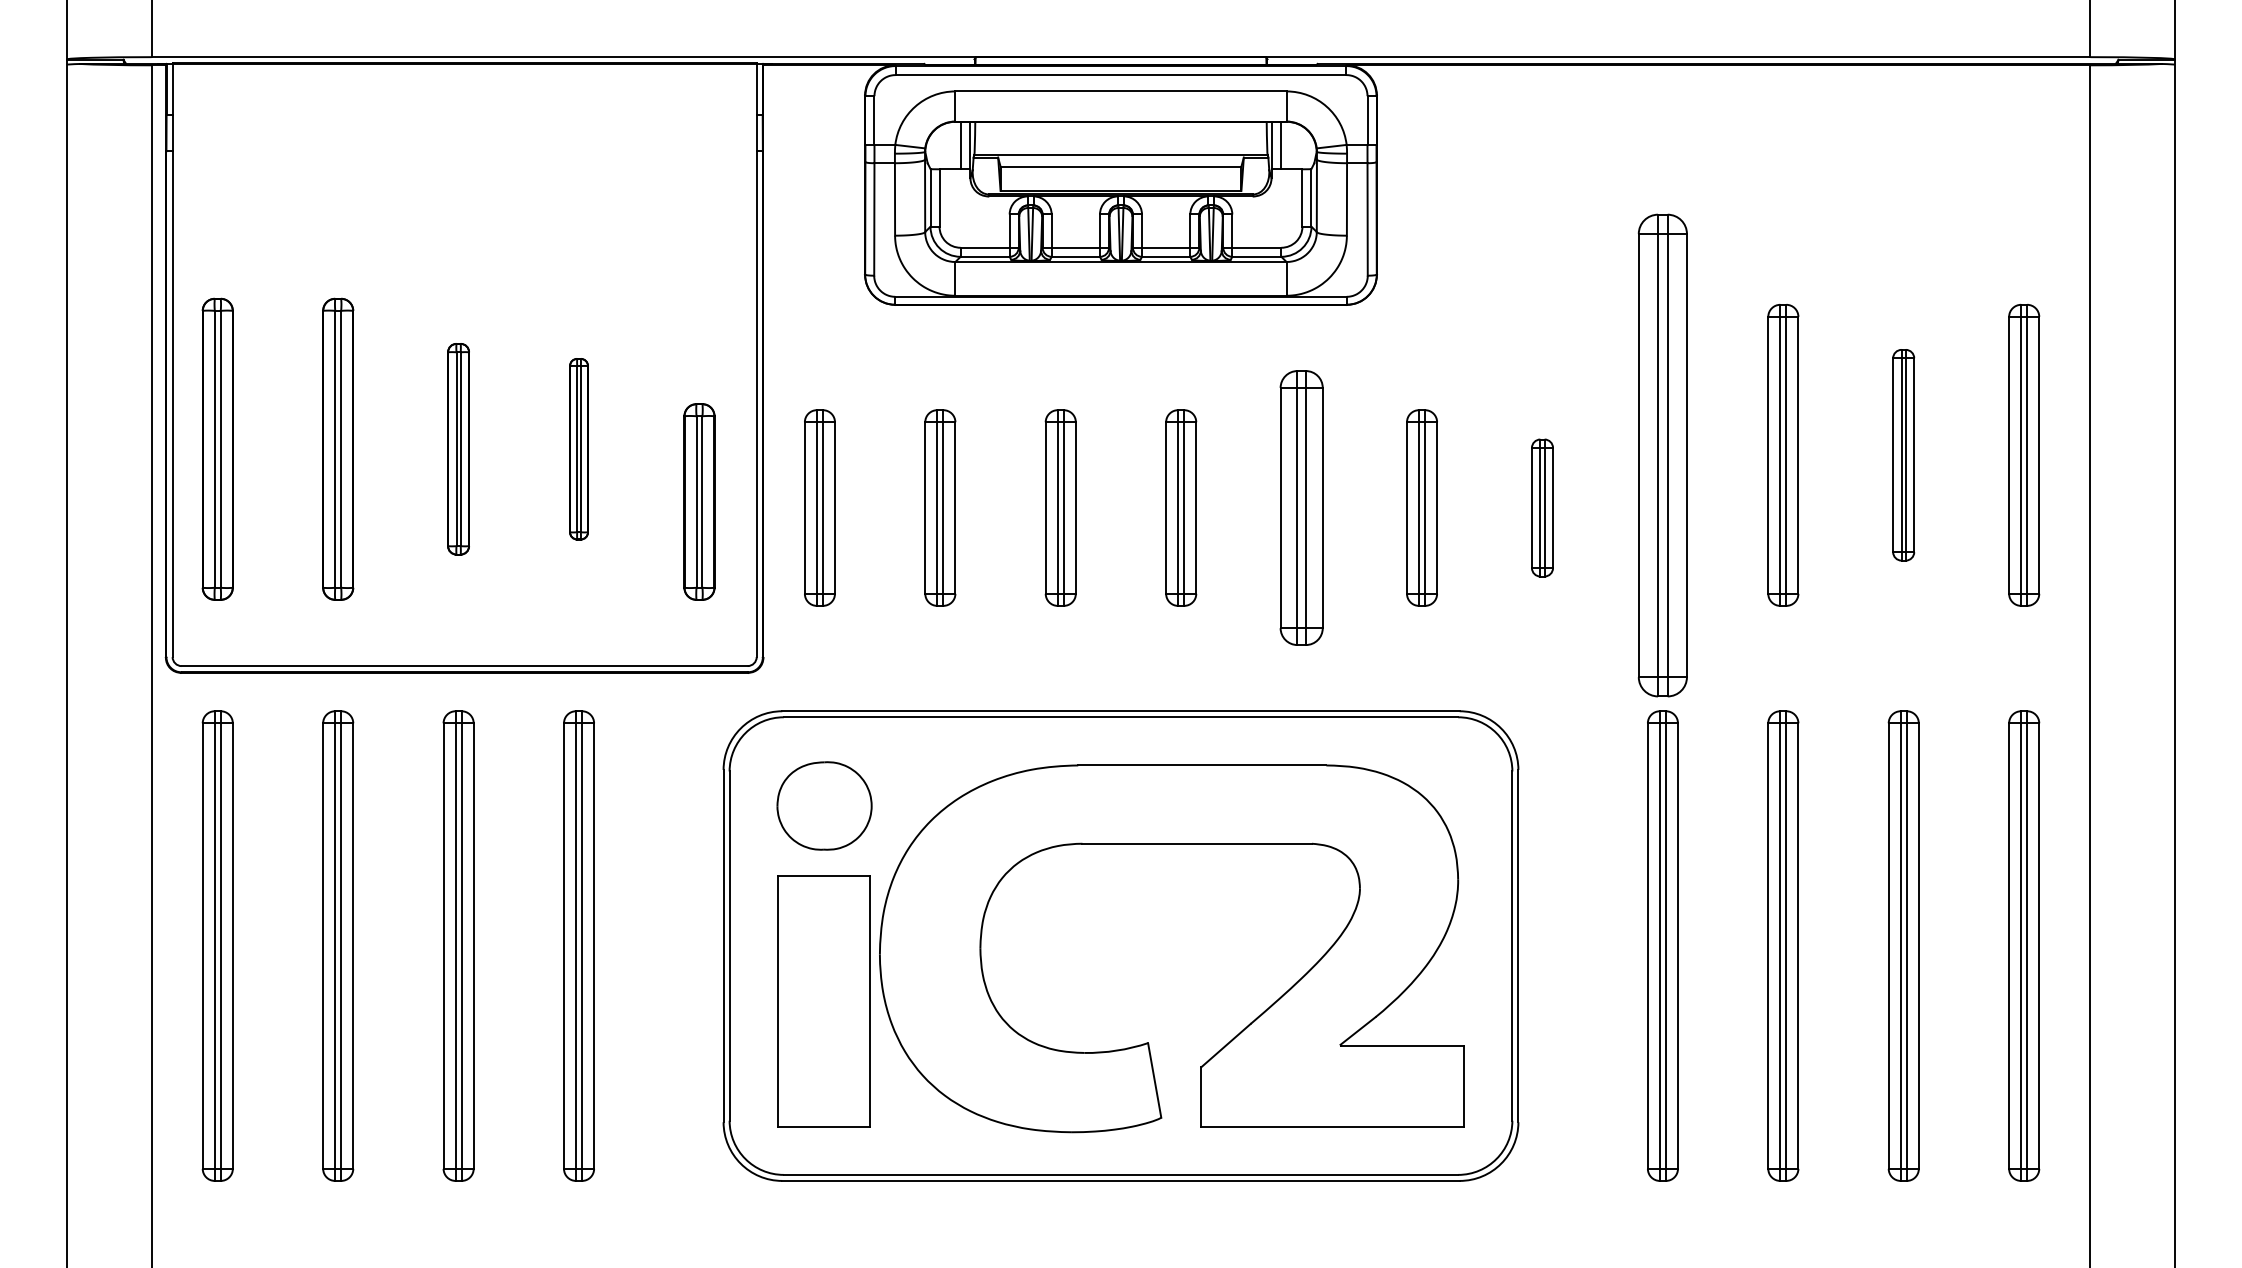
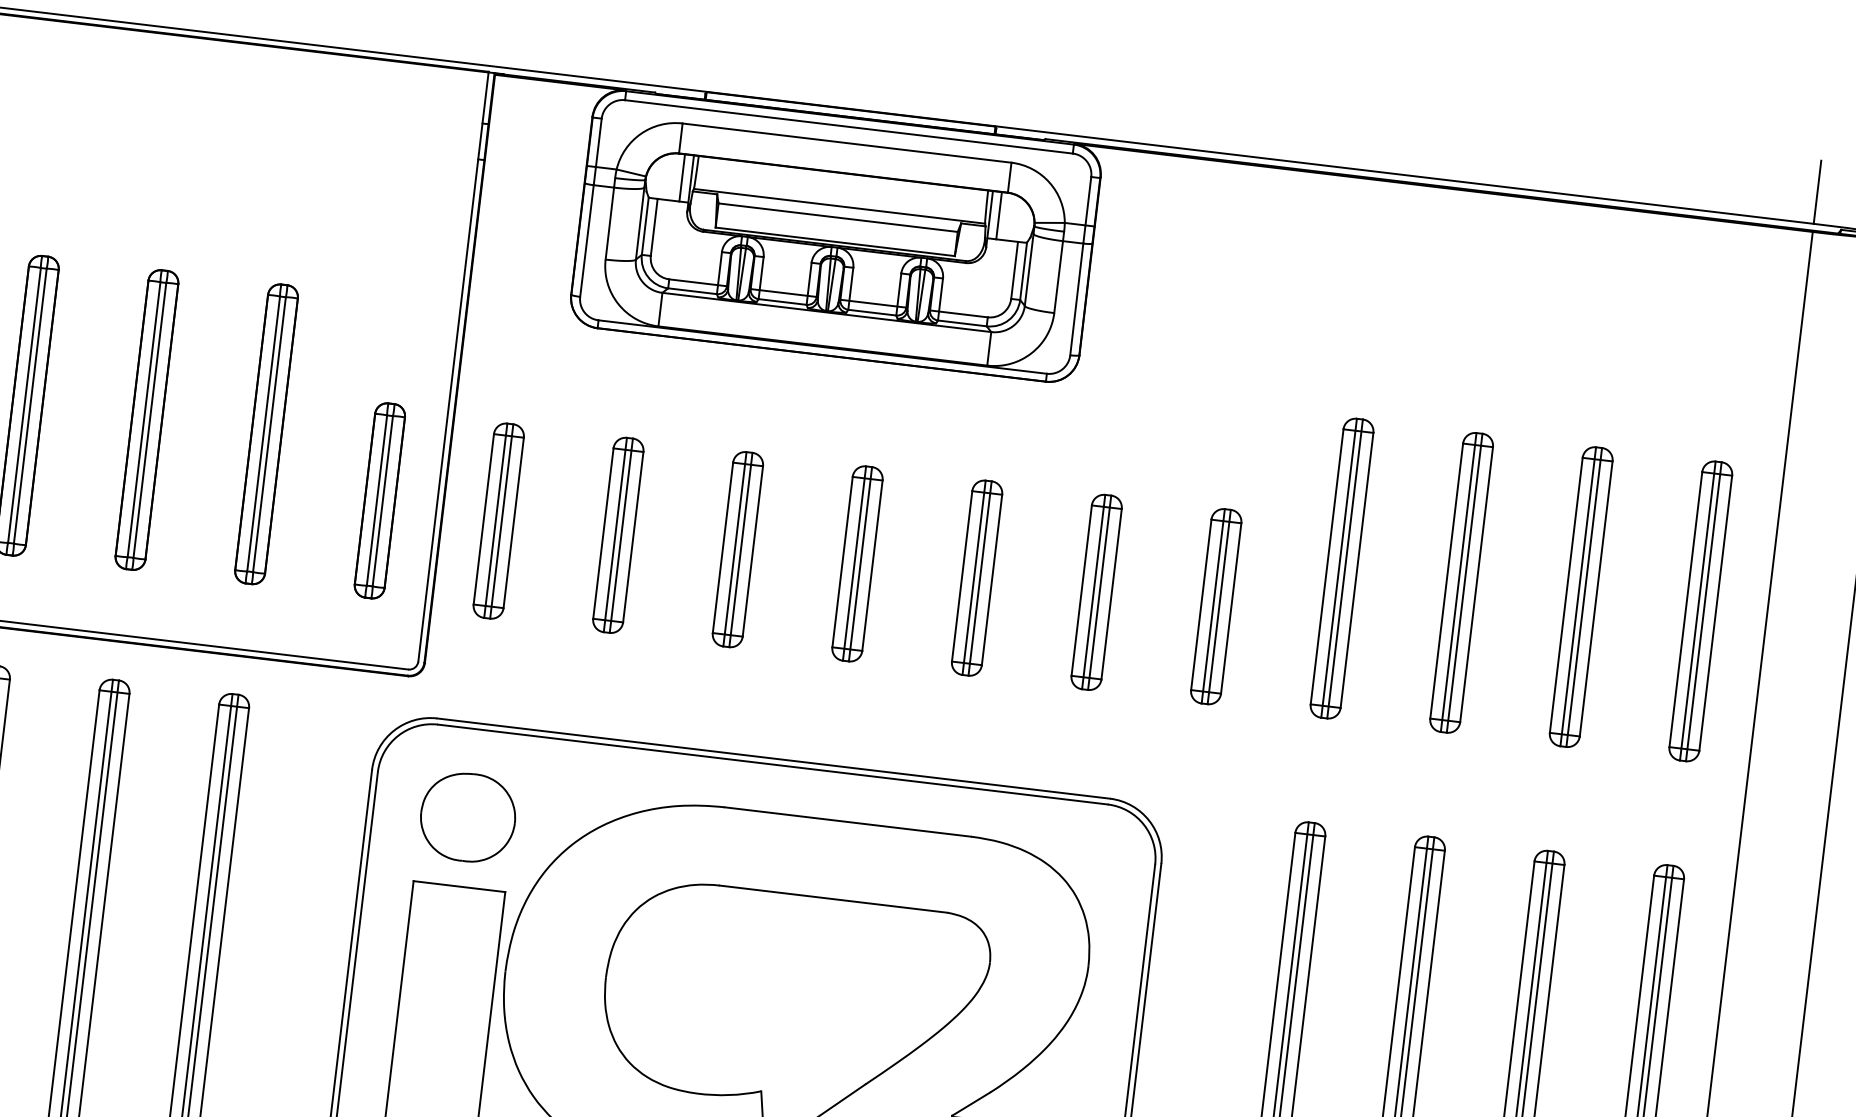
part: (458, 448) -> (146, 419), size x1.43
part: (578, 448) -> (266, 433), size x1.67
part: (1662, 454) -> (1341, 567), size x0.62
part: (1903, 454) -> (1581, 596), size x1.43
part: (1301, 507) -> (977, 577), size x0.71
part: (1542, 507) -> (1216, 606), size x1.43

